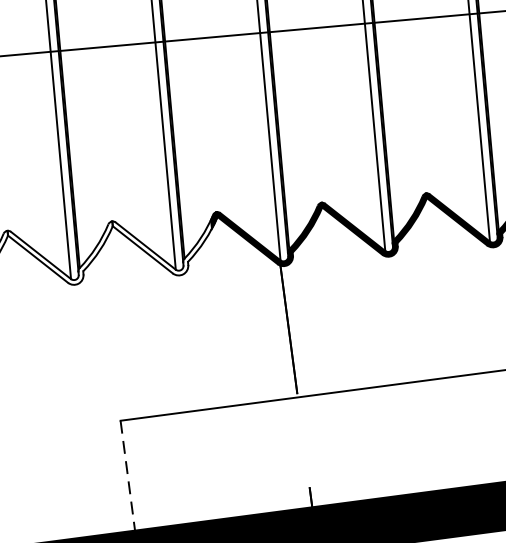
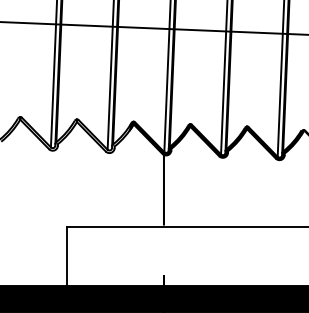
line: (127, 475) -> (67, 256), dashed -> solid

